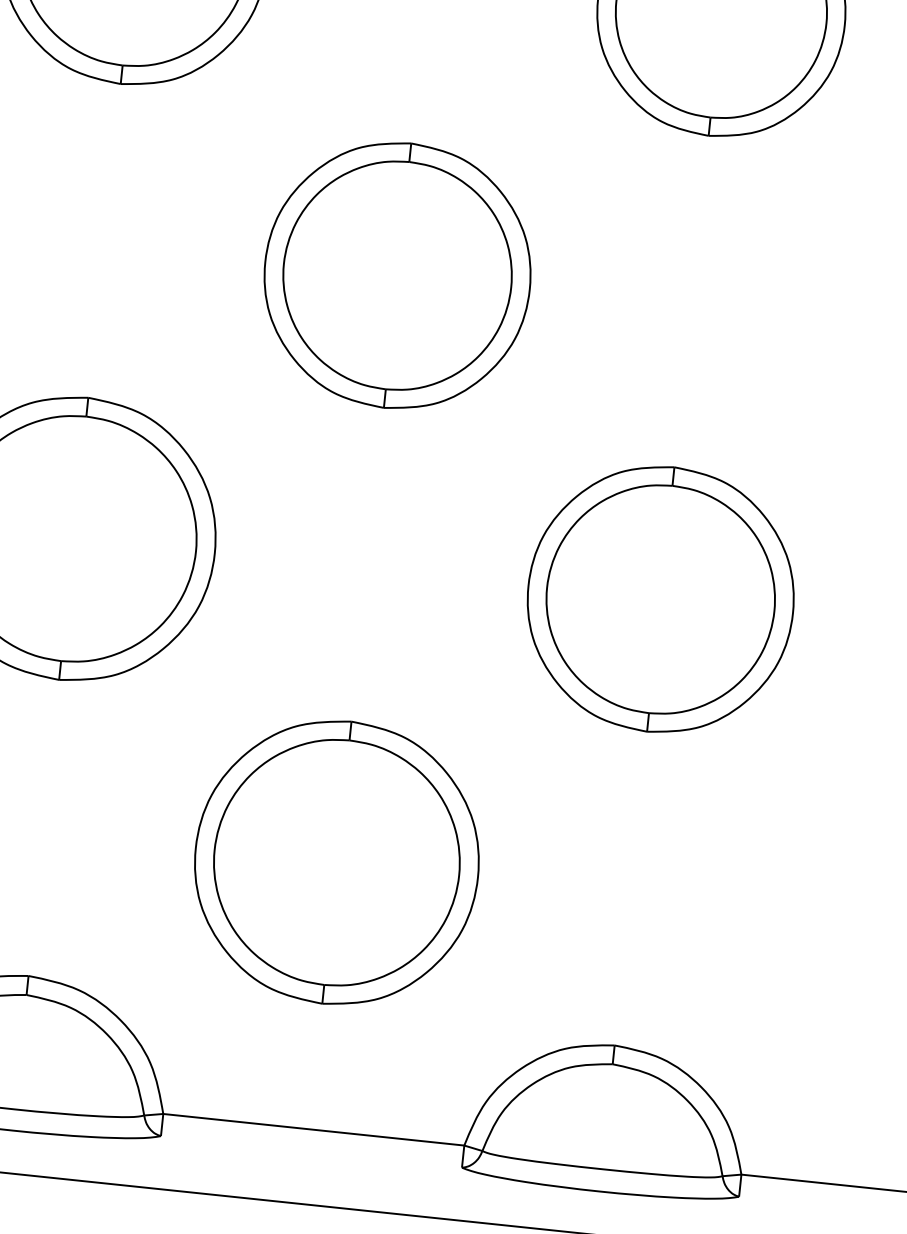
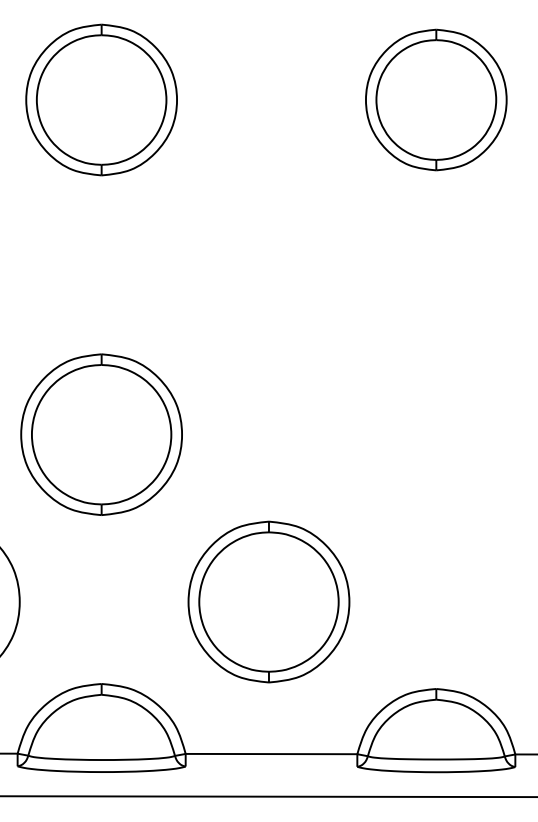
part: (396, 275) -> (268, 267), removed
part: (661, 599) -> (436, 434), removed

